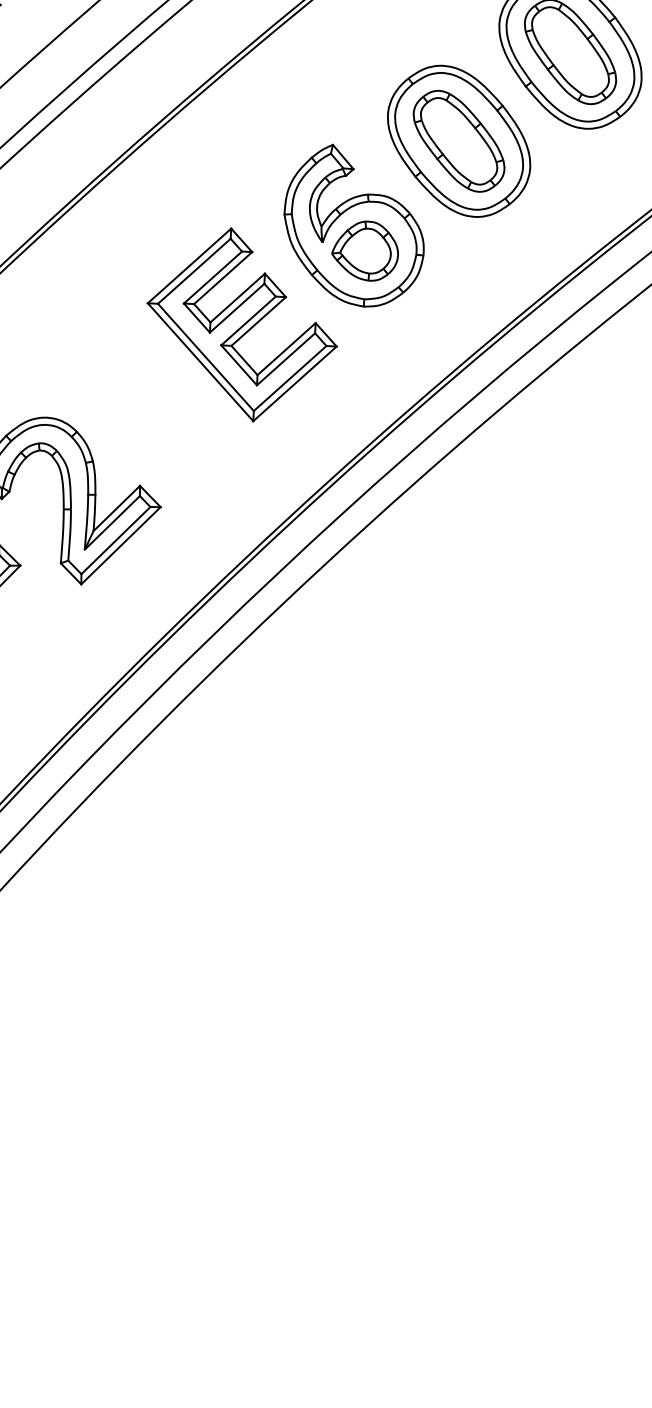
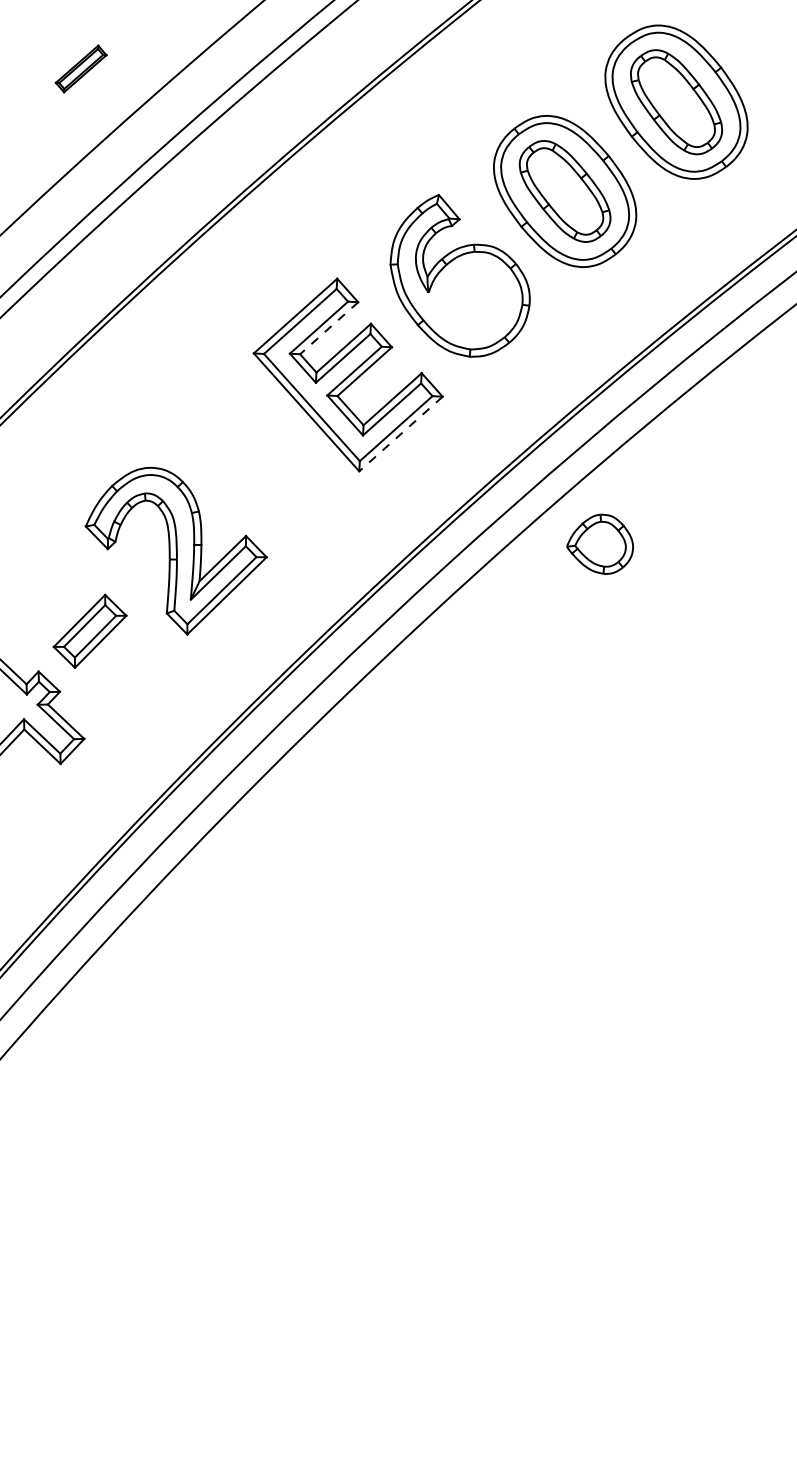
part: (364, 250) -> (599, 543), moved
line: (222, 278) -> (328, 328), solid -> dashed
line: (295, 384) -> (401, 434), solid -> dashed

